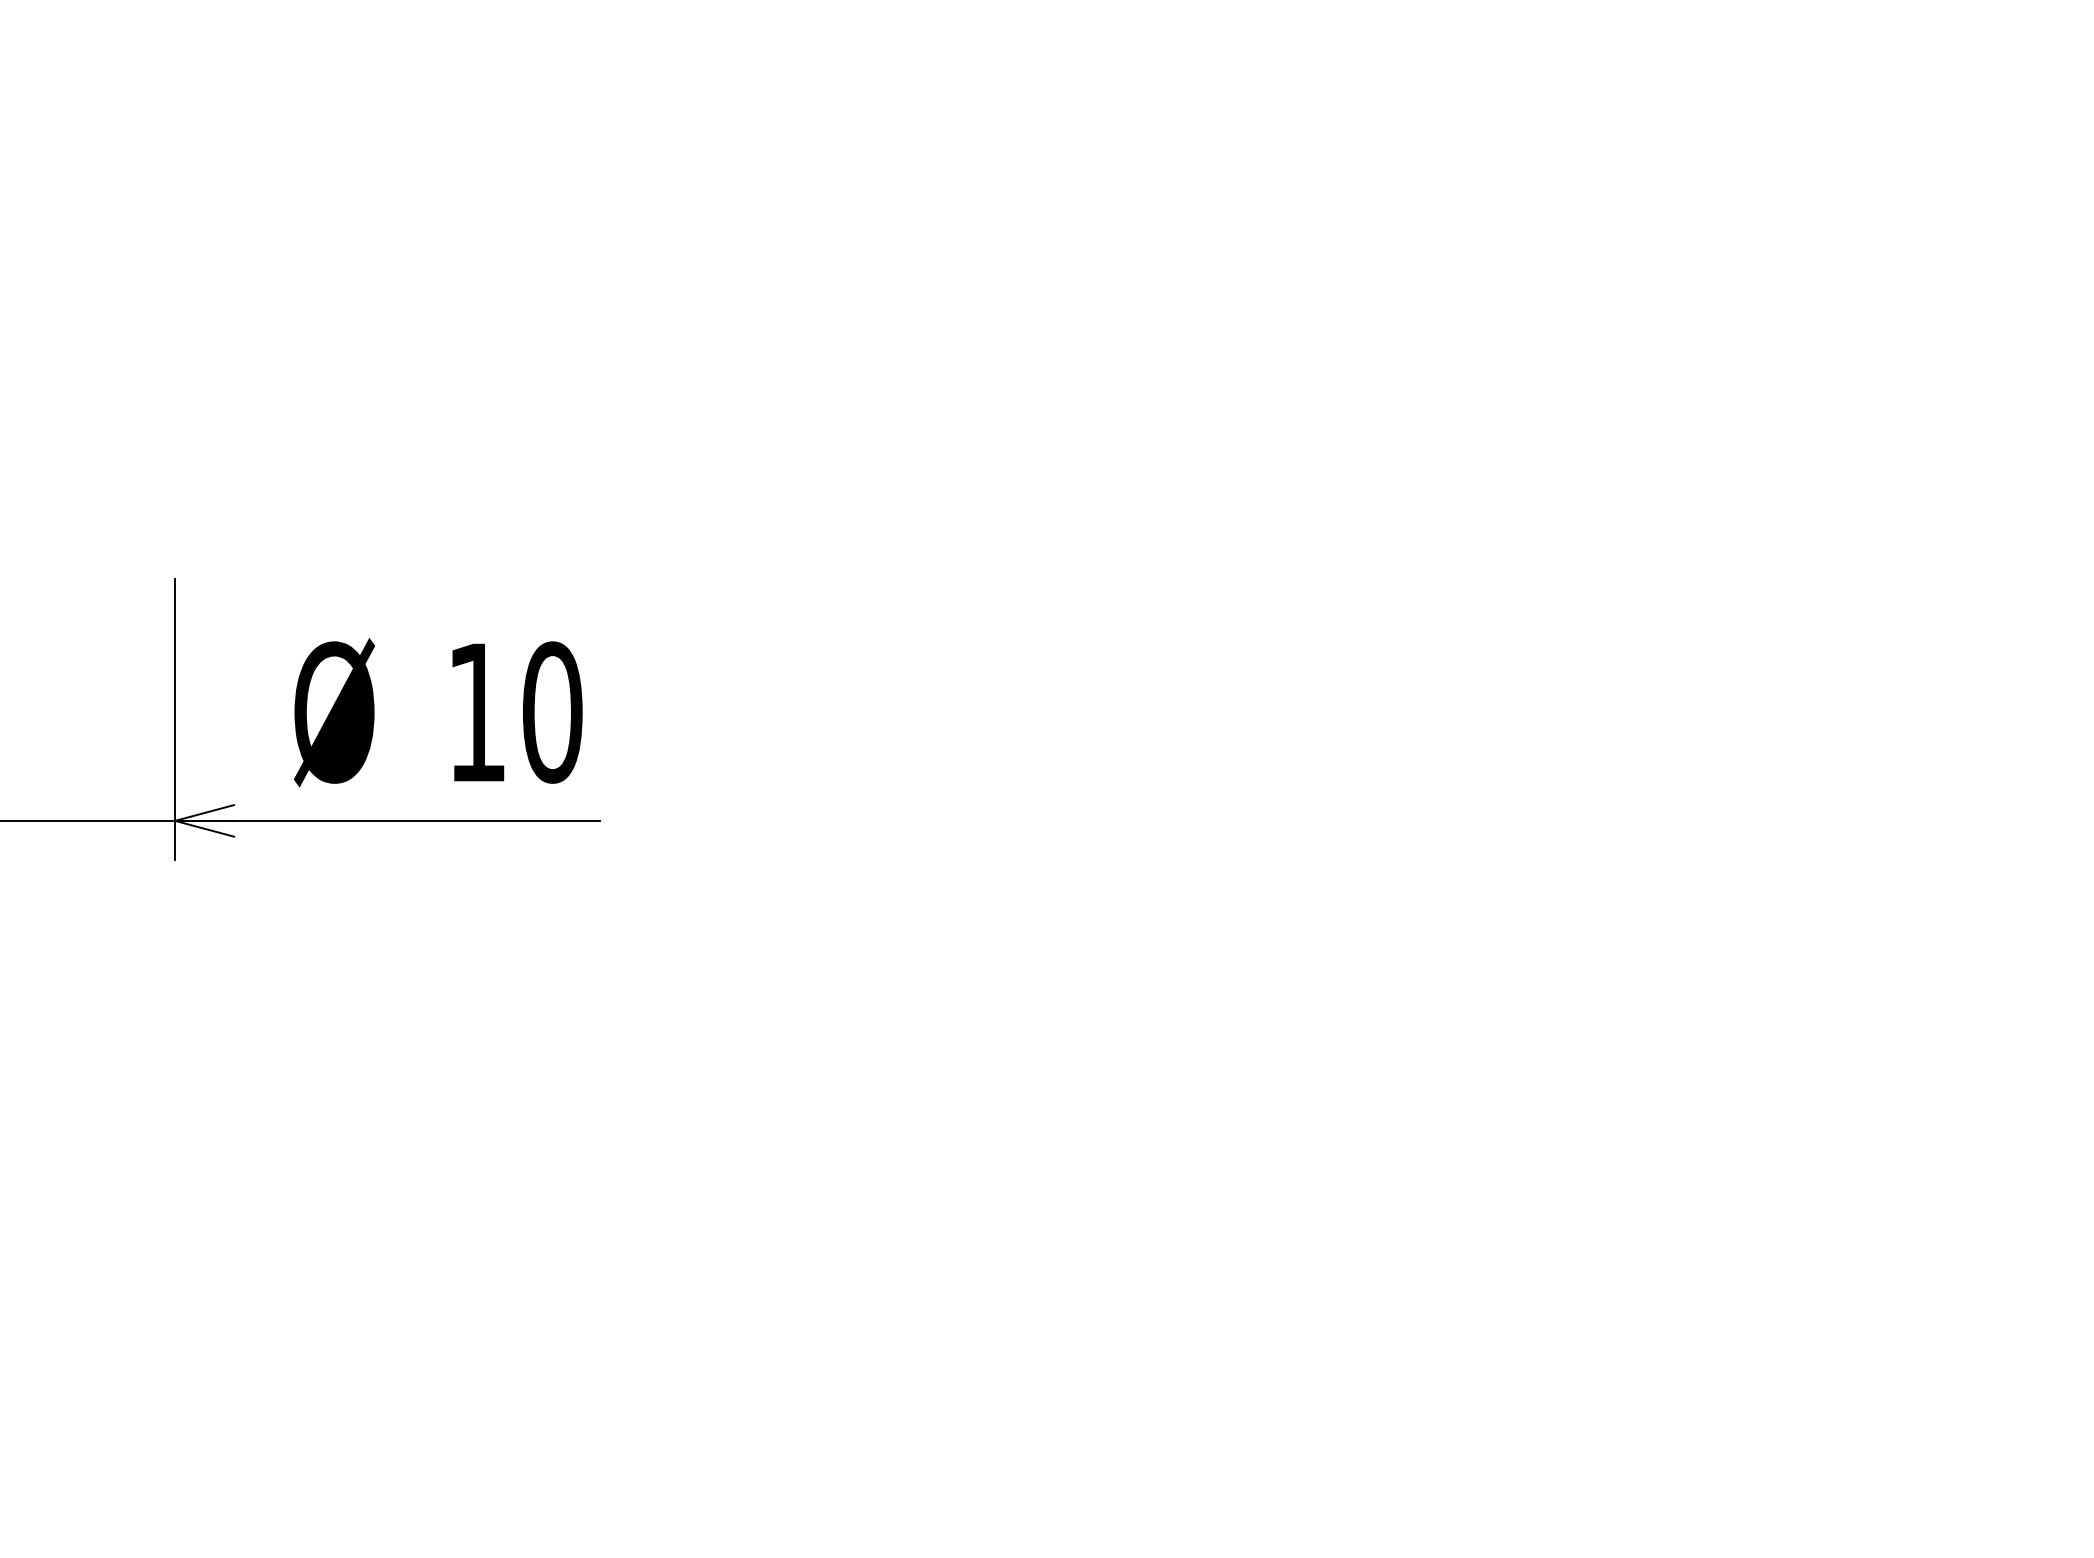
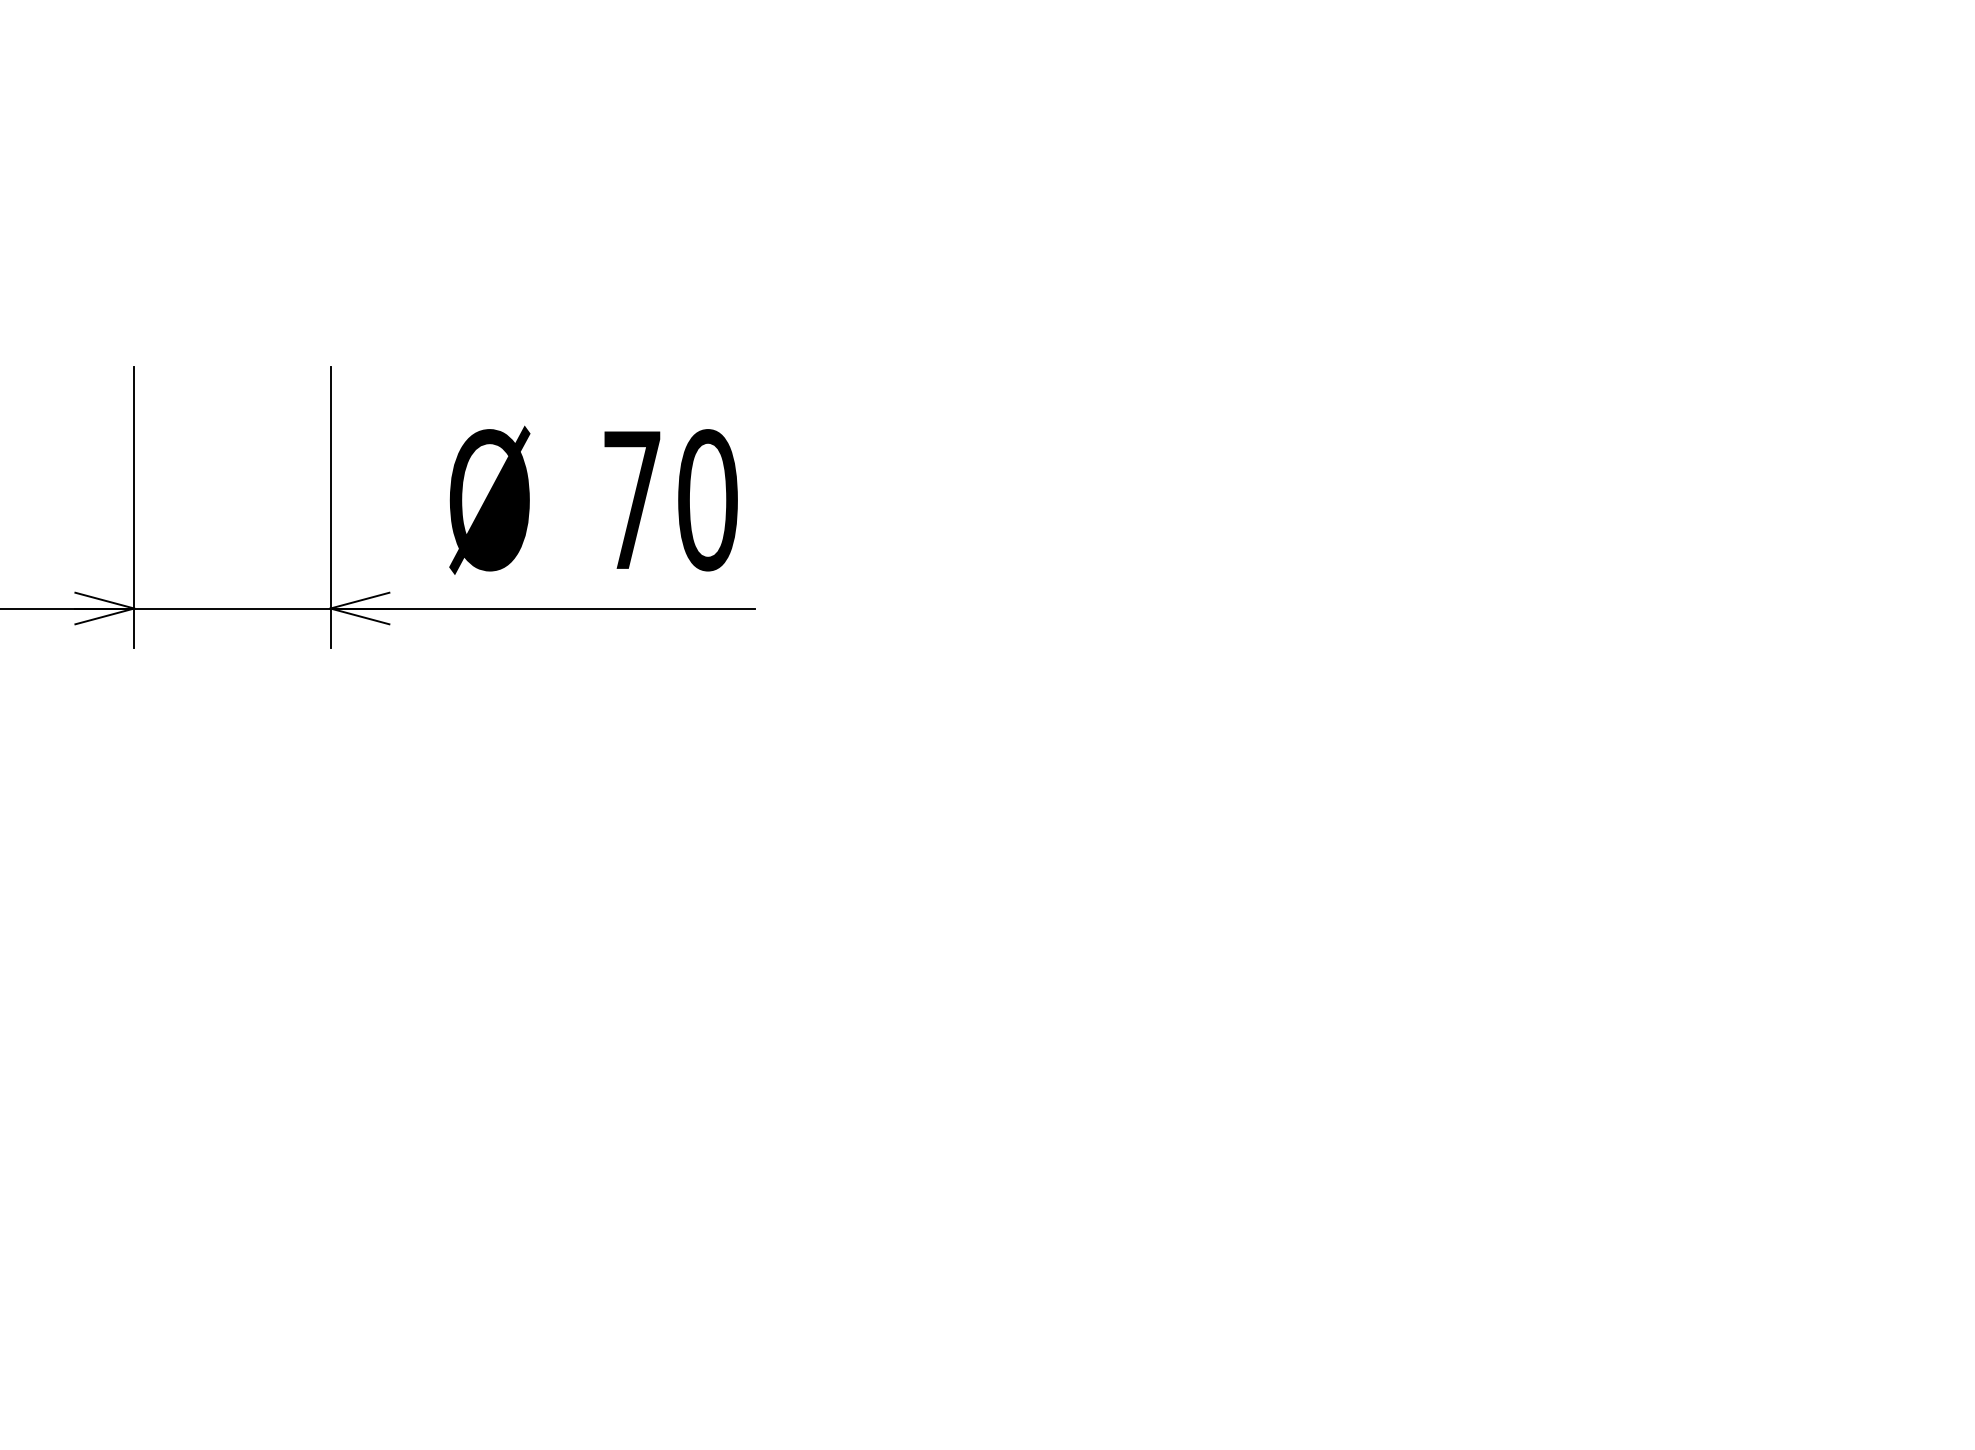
text: (476, 712) -> (631, 500), 10 -> 70

